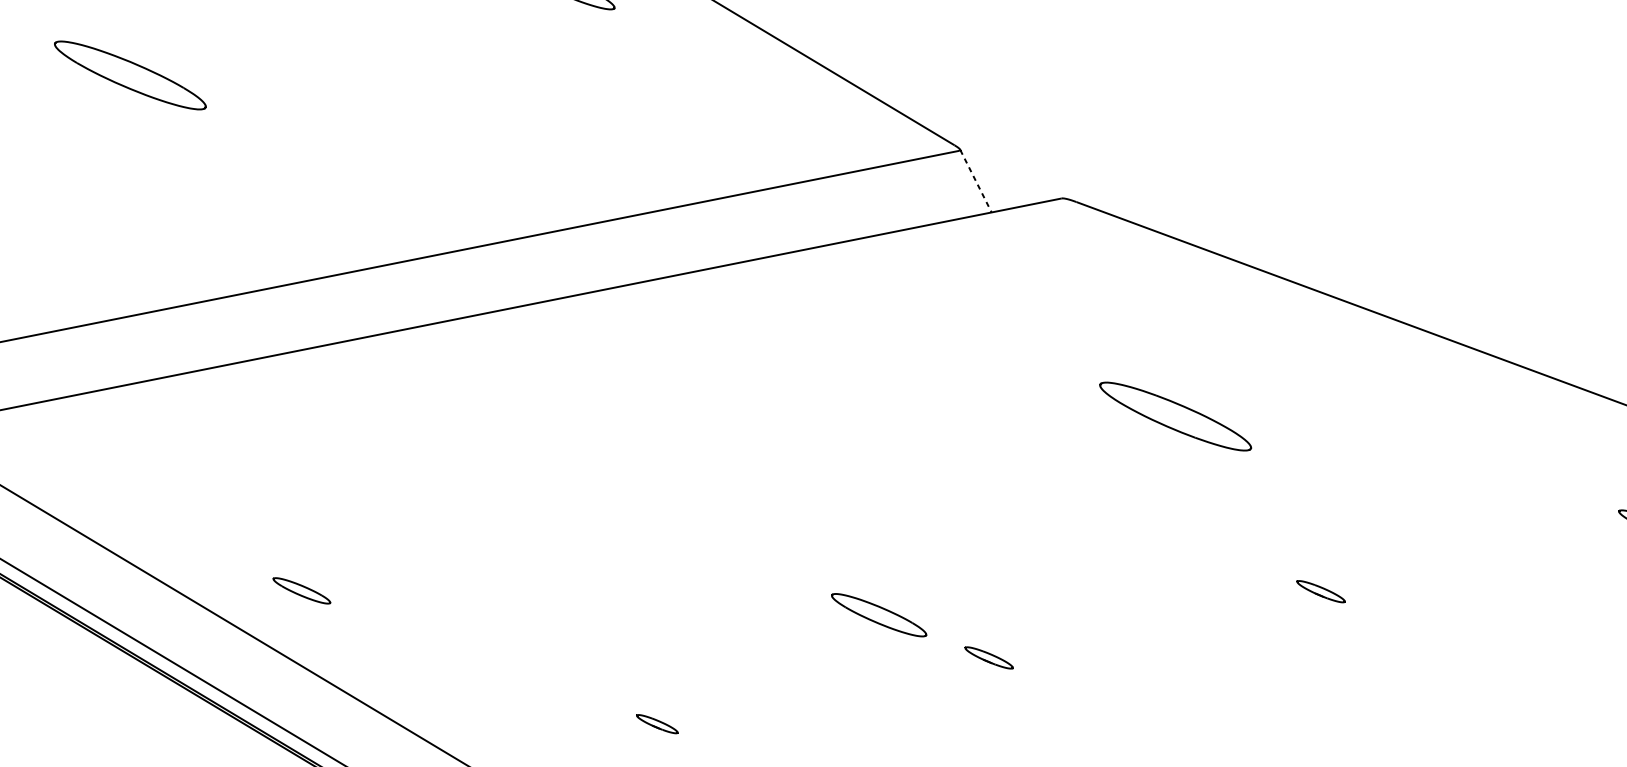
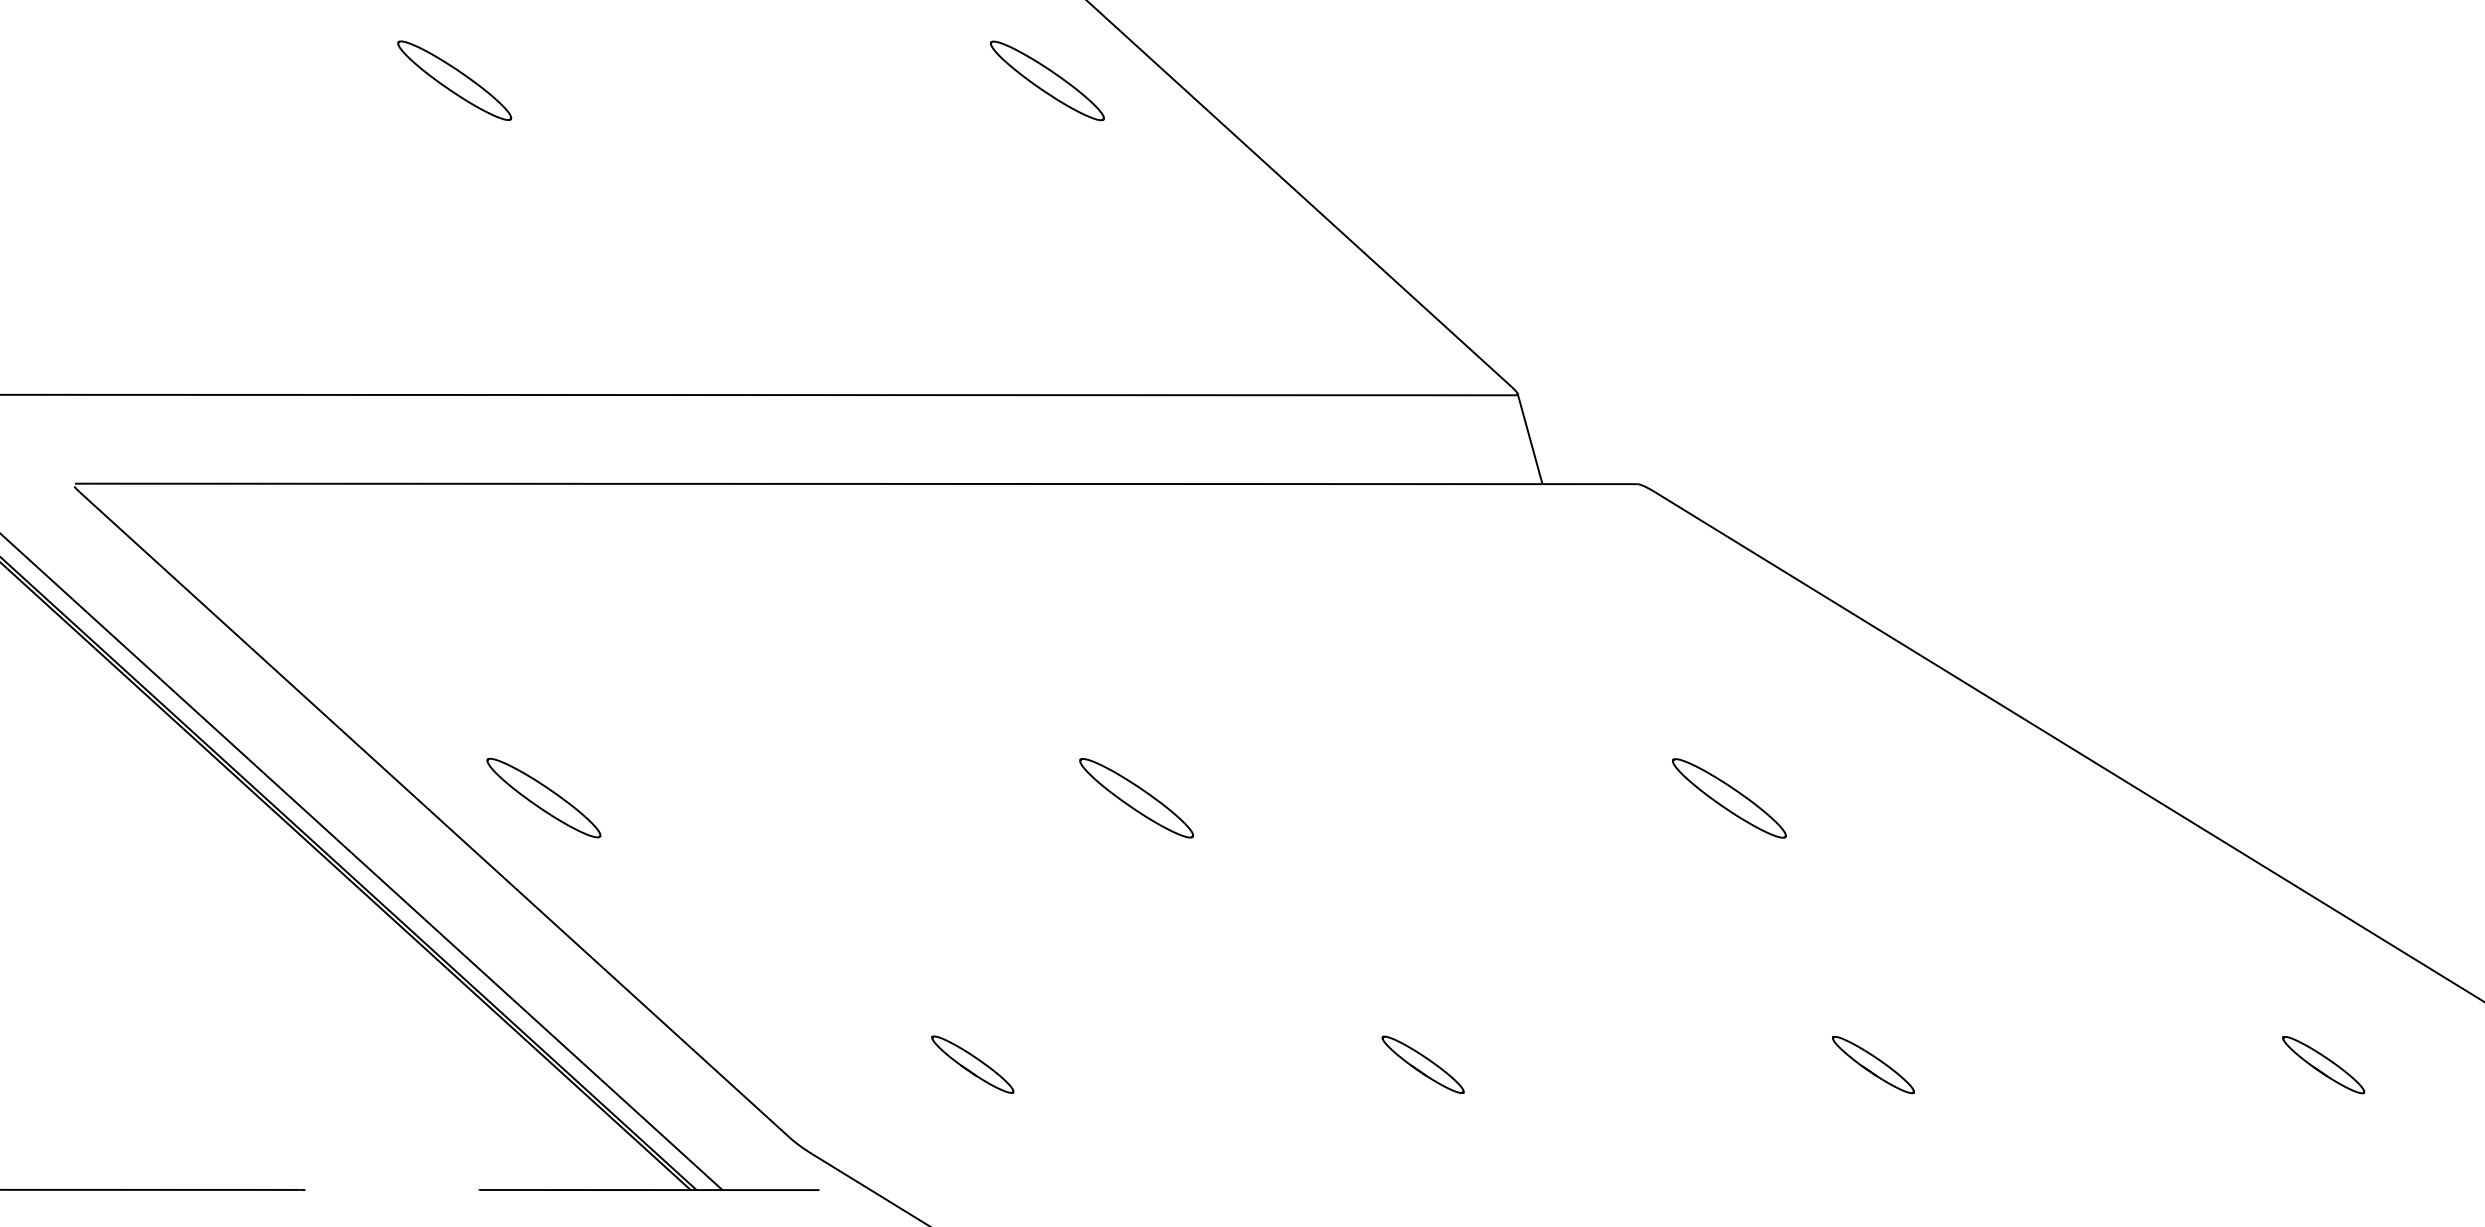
part: (130, 75) -> (454, 80), size x0.62
line: (976, 181) -> (1530, 439), dashed -> solid
part: (1175, 416) -> (1729, 798), size x0.62
part: (301, 590) -> (543, 797), size x1.67
part: (1321, 591) -> (1873, 1064), size x1.43
part: (879, 615) -> (1136, 798), moved
part: (988, 657) -> (1422, 1064), size x1.43
part: (657, 724) -> (972, 1064), size x1.67

